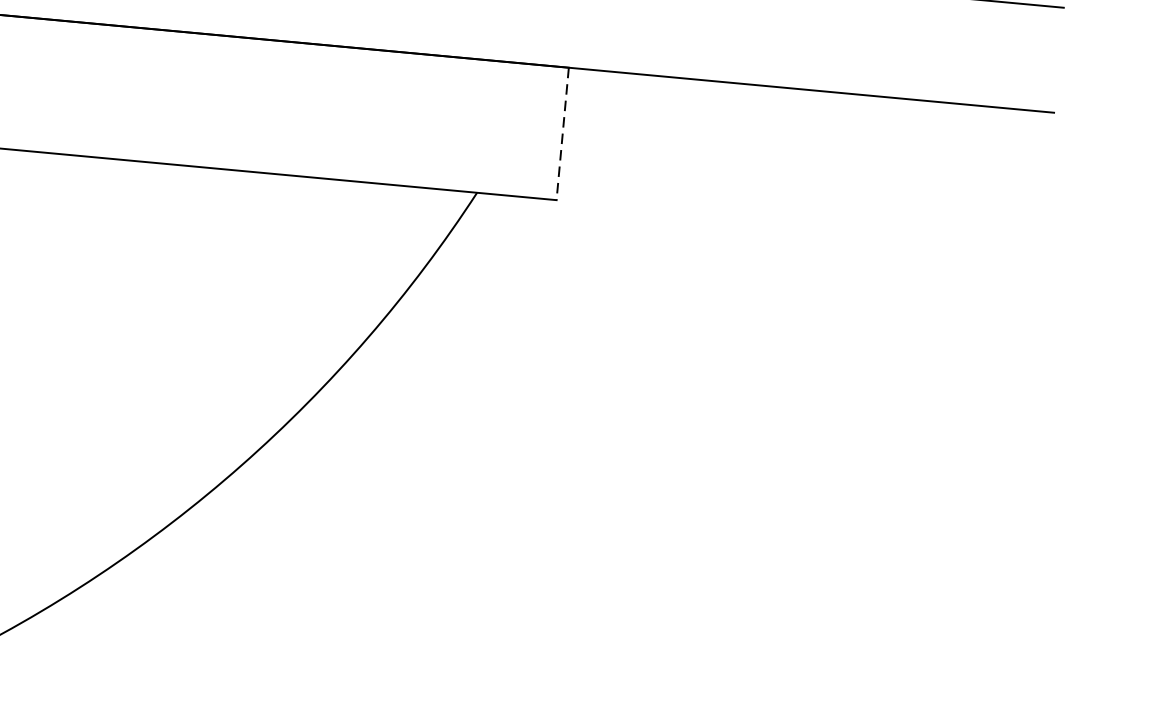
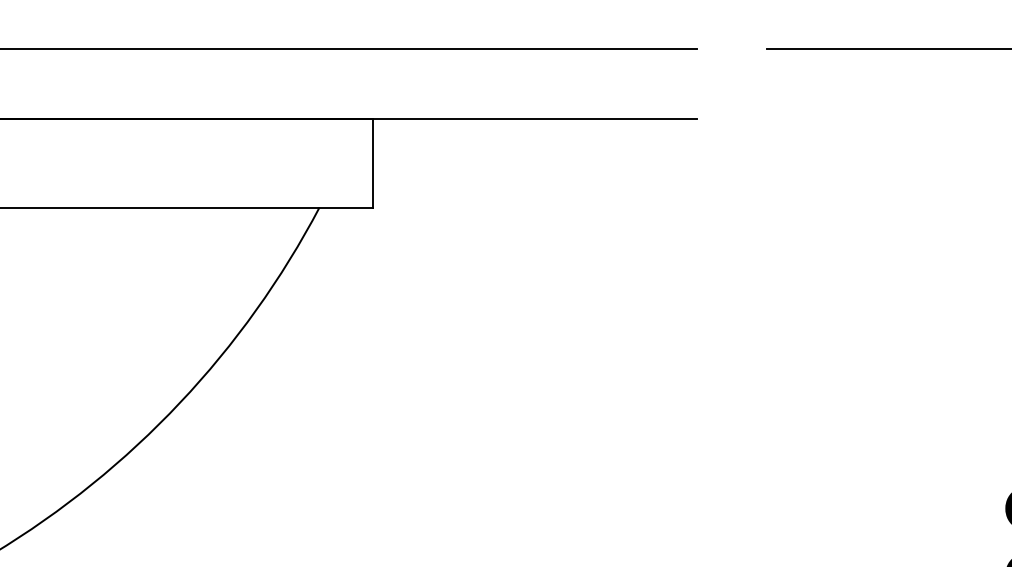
line: (562, 134) -> (372, 163), dashed -> solid

